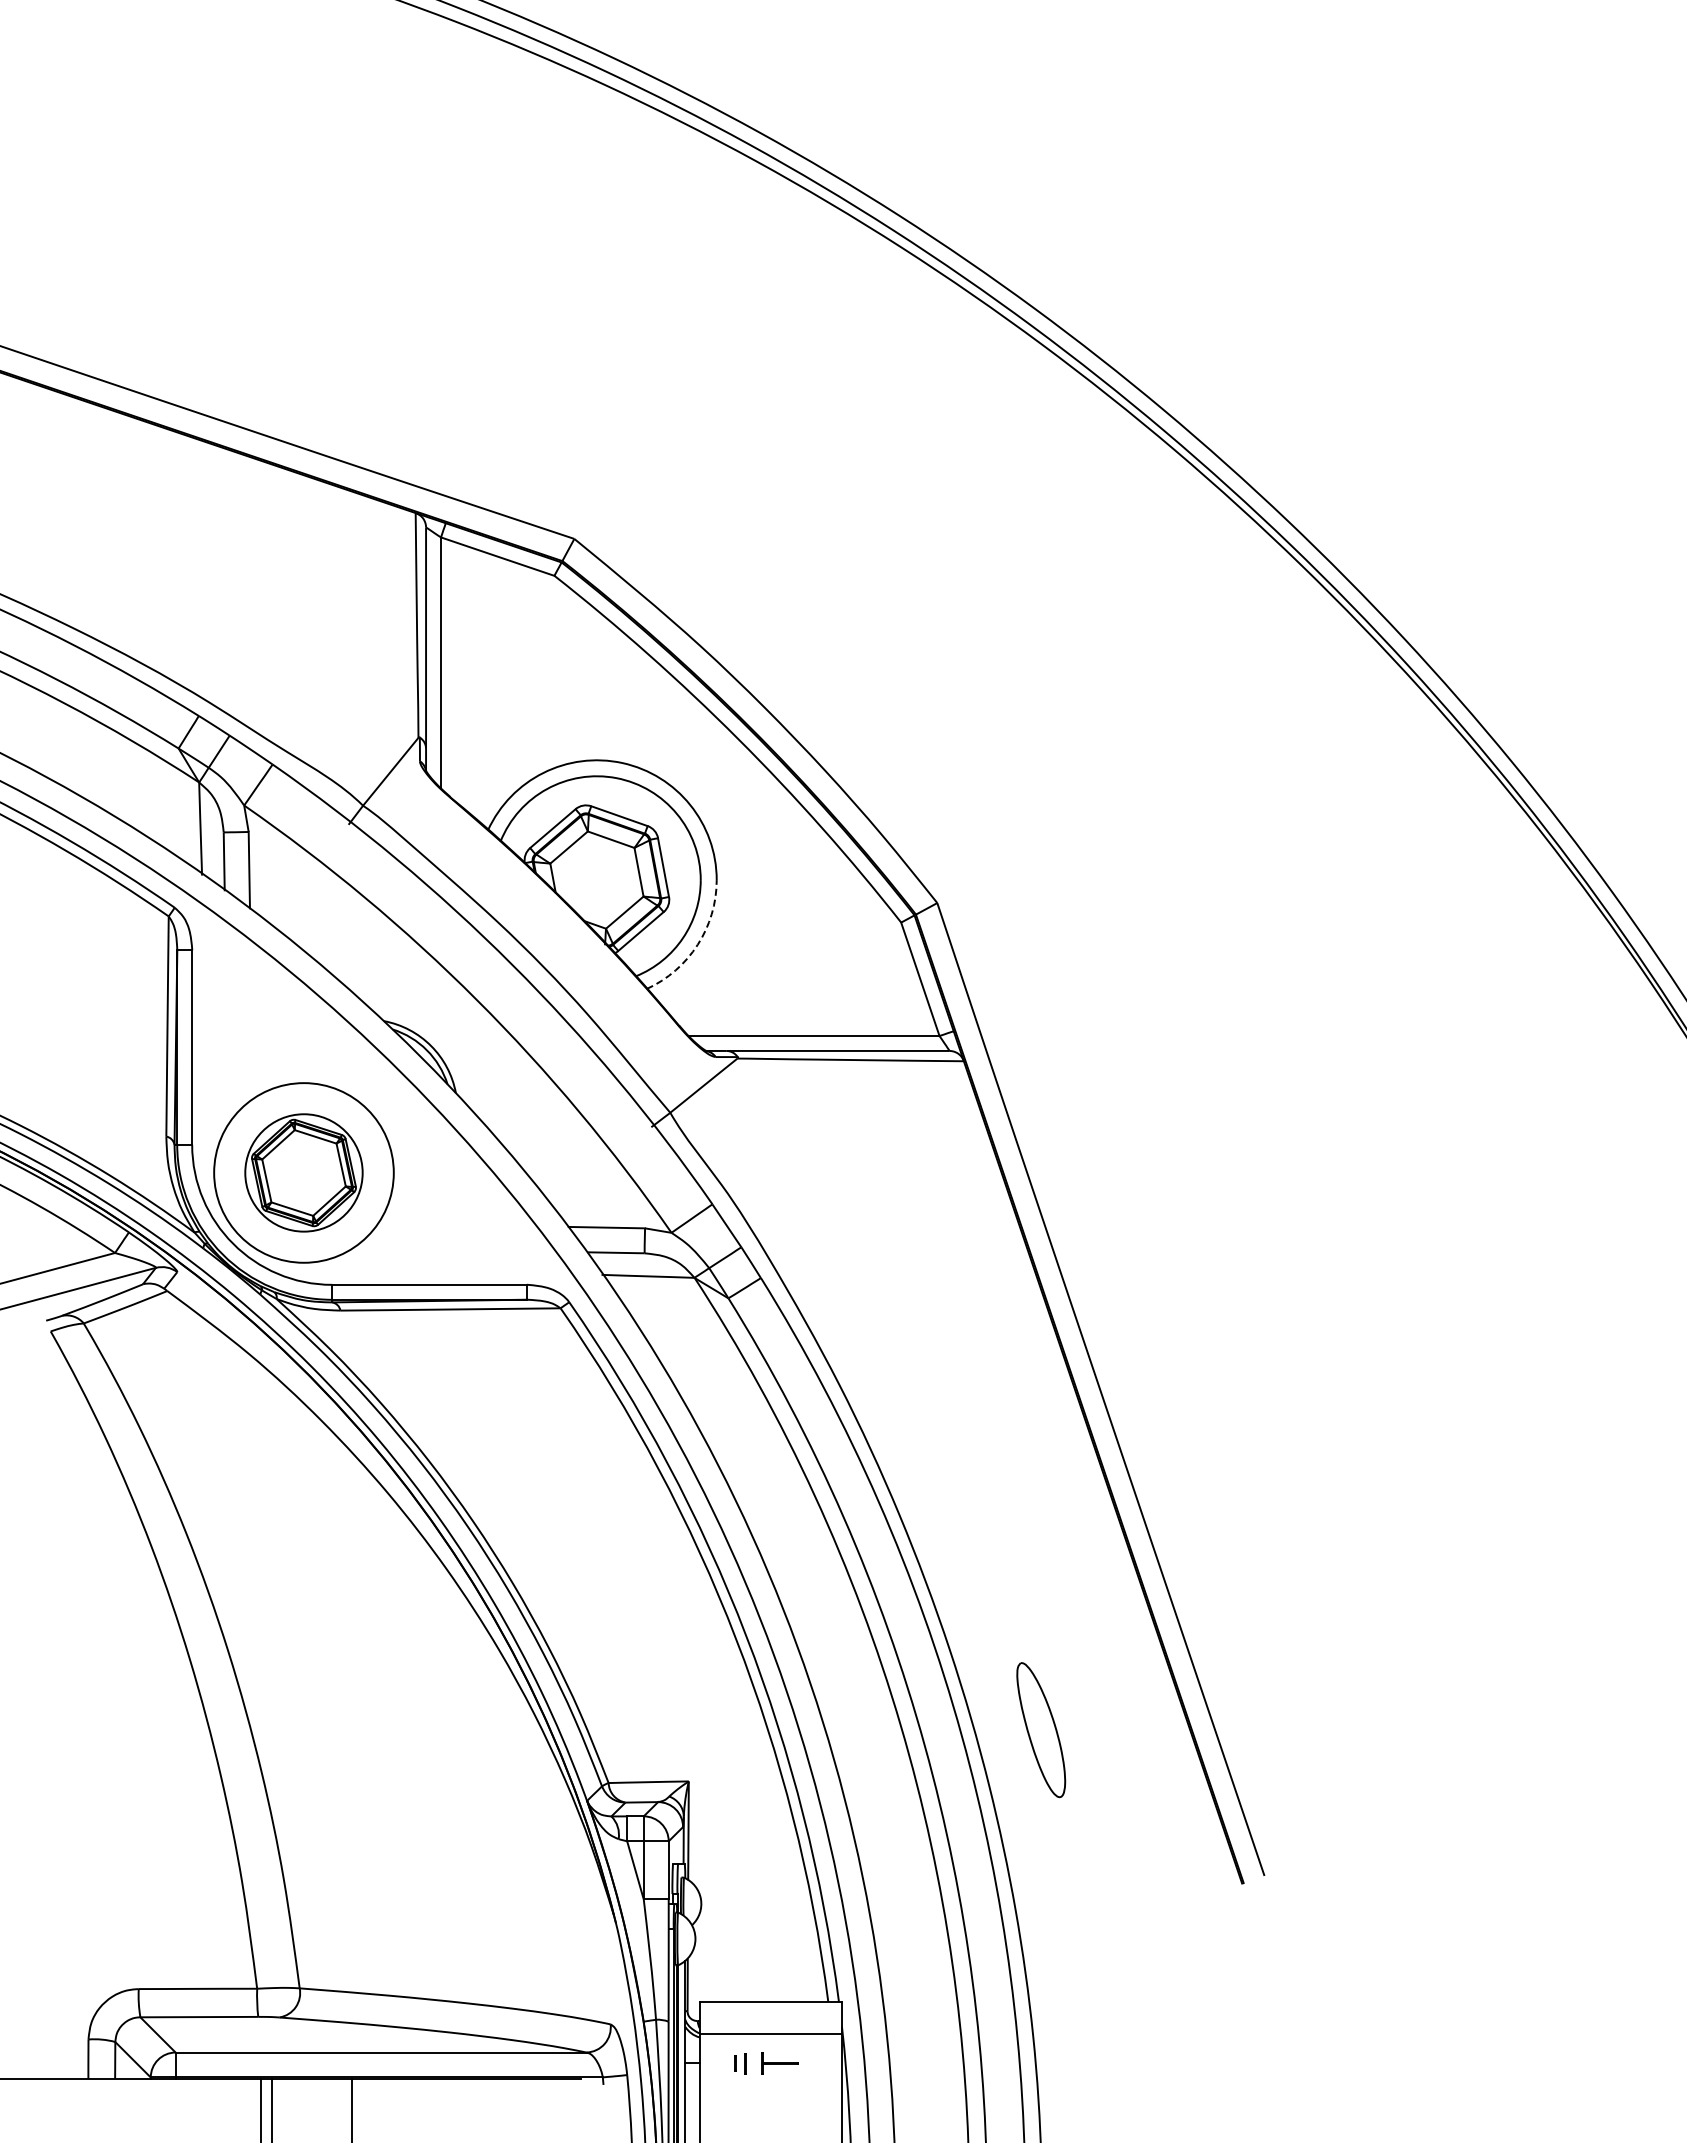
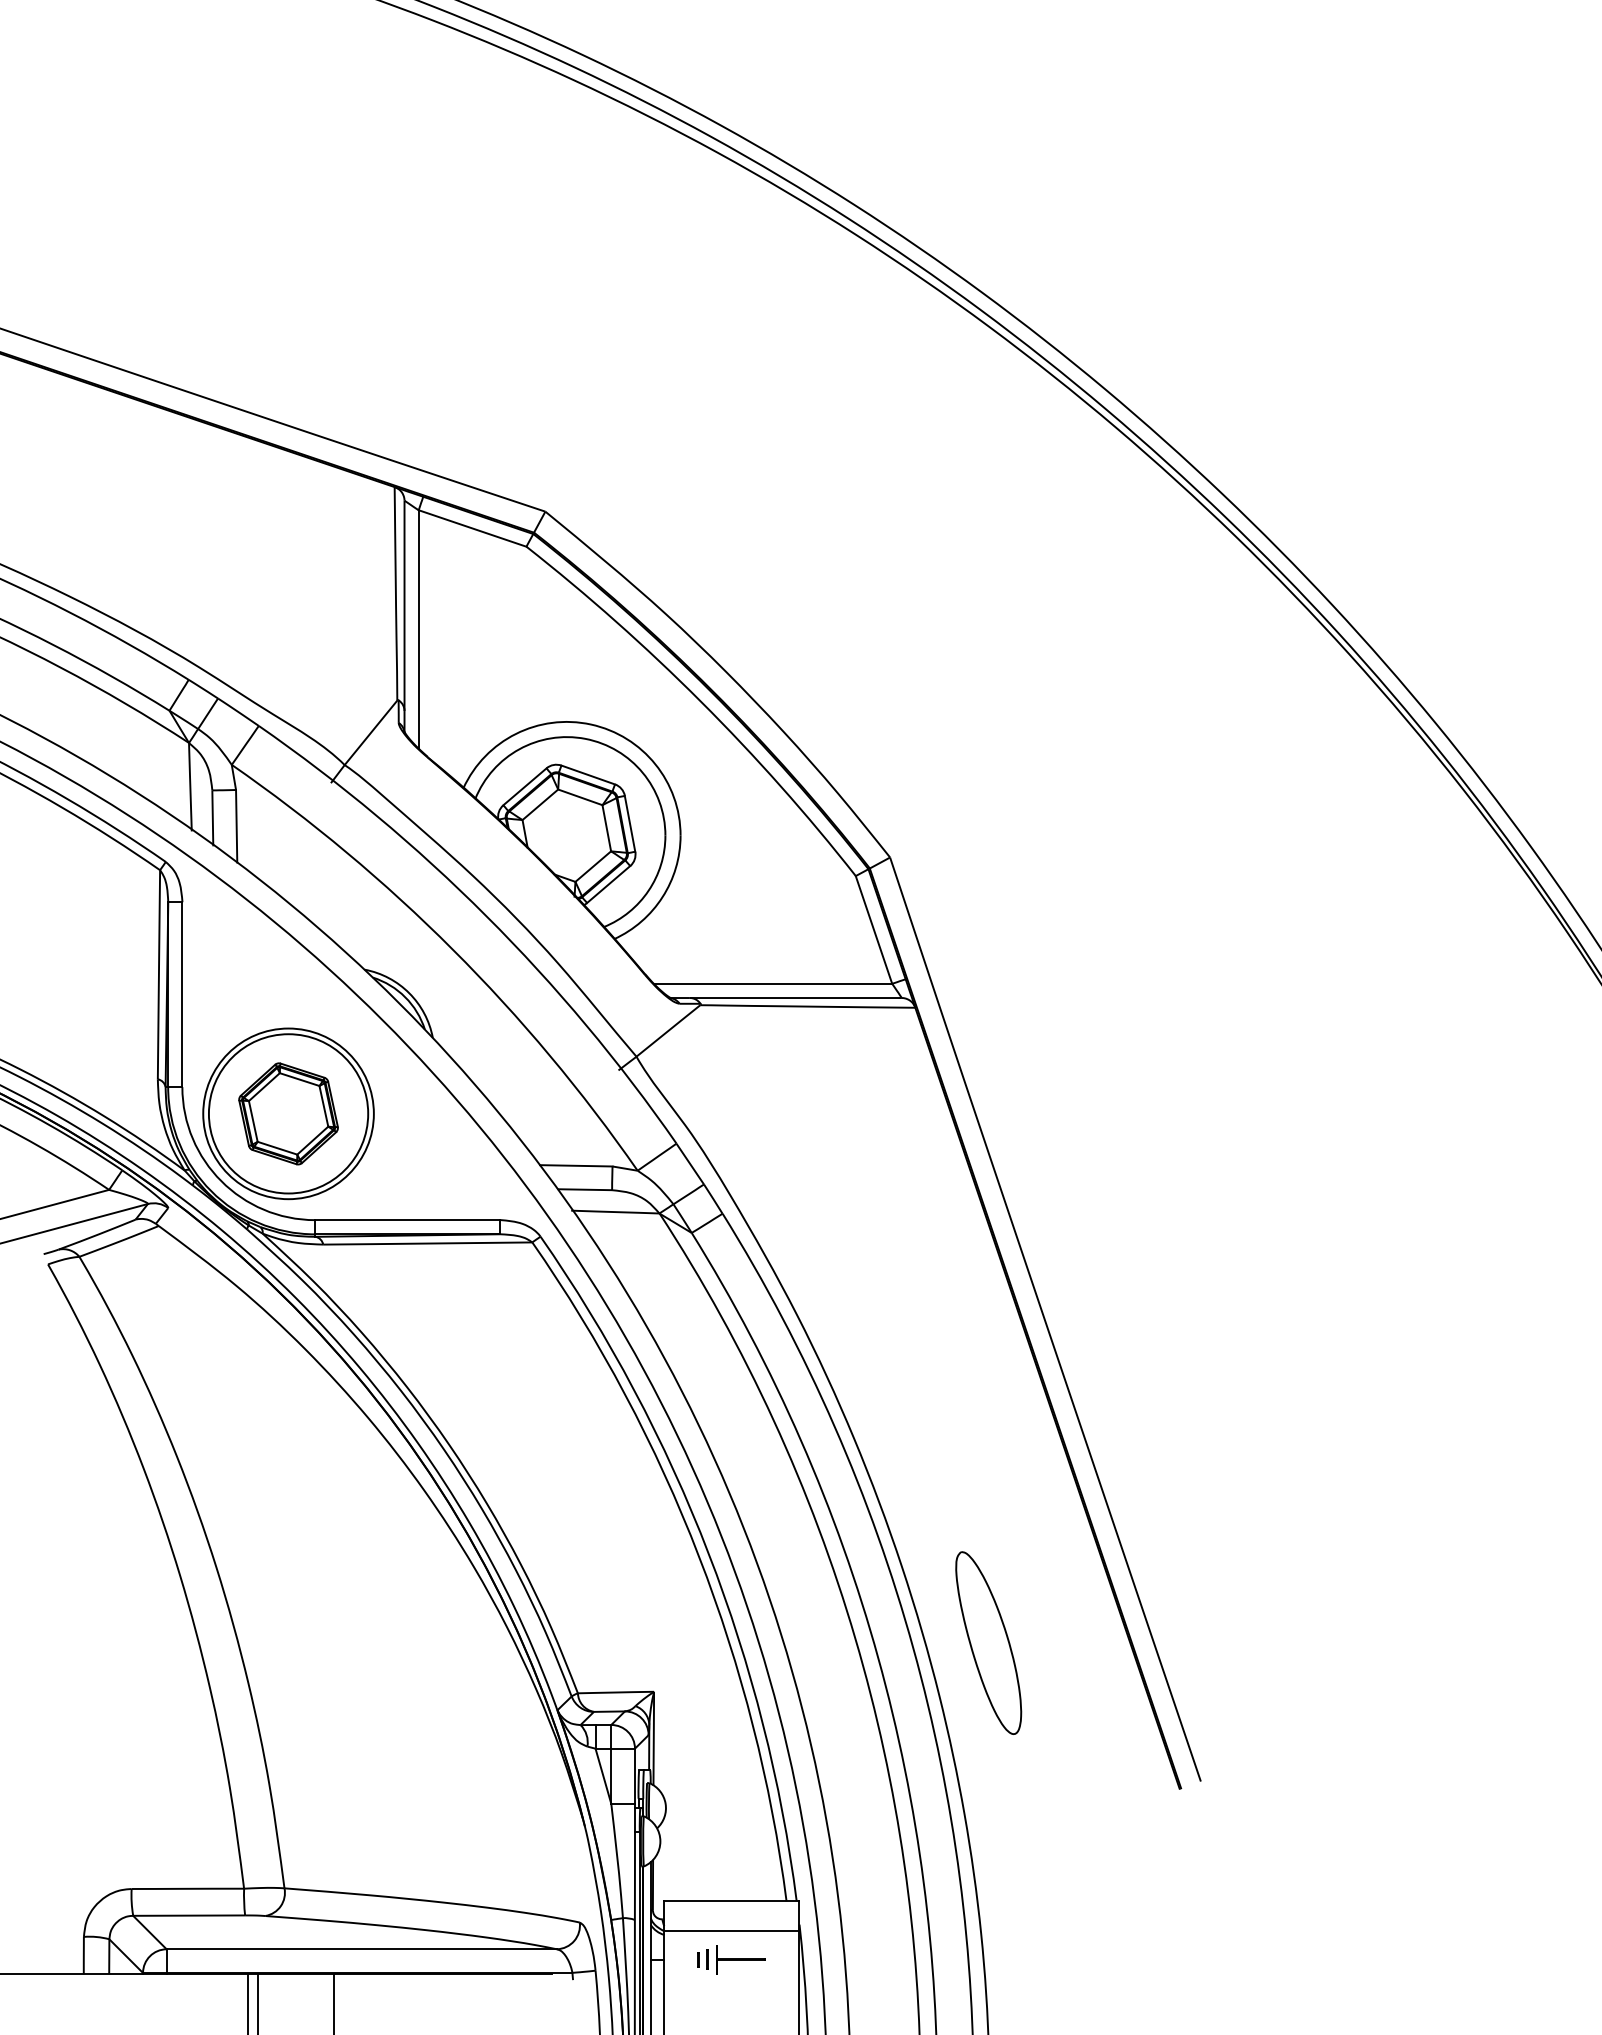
arc: (697, 944) -> (662, 896), dashed -> solid
circle: (303, 1172) -> (288, 1113), size x1.43
part: (1041, 1729) -> (989, 1642), size x1.43
part: (779, 2063) -> (740, 1959), size x1.43

